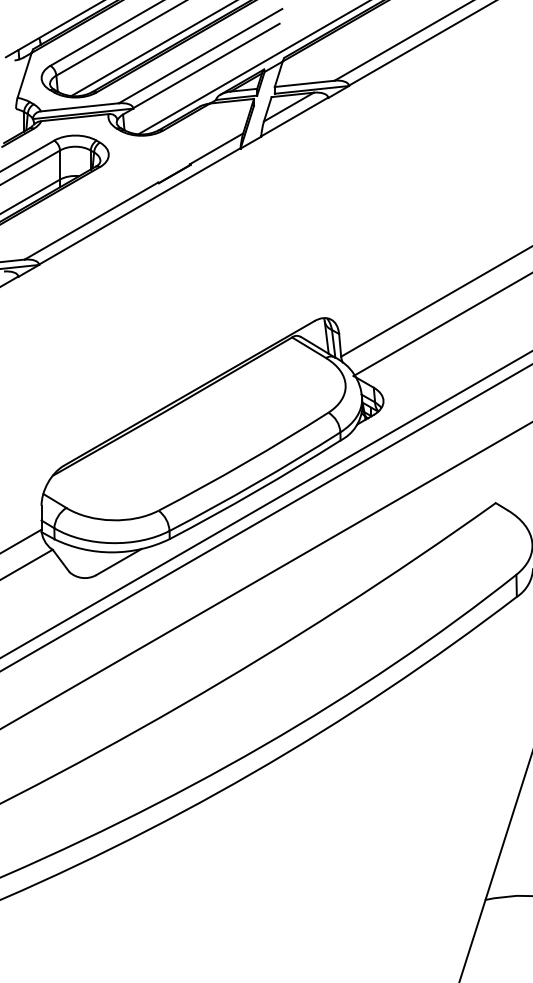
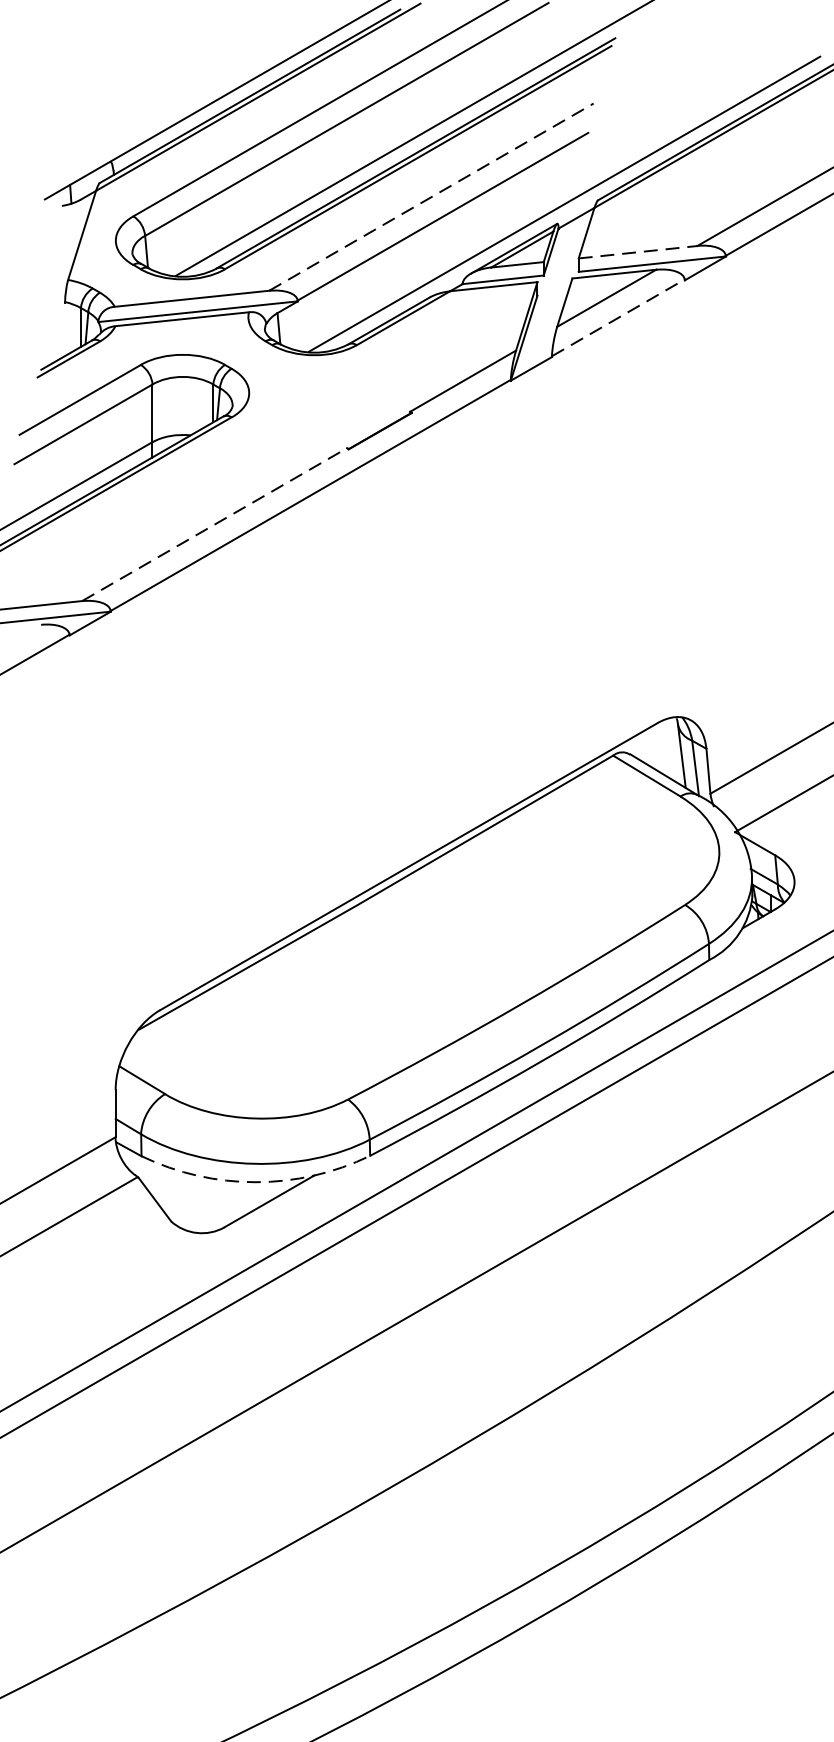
line: (201, 55) -> (433, 195), solid -> dashed
line: (305, 83) -> (639, 251), solid -> dashed
line: (294, 116) -> (617, 316), solid -> dashed
line: (91, 220) -> (214, 523), solid -> dashed
arc: (112, 552) -> (256, 1182), solid -> dashed

